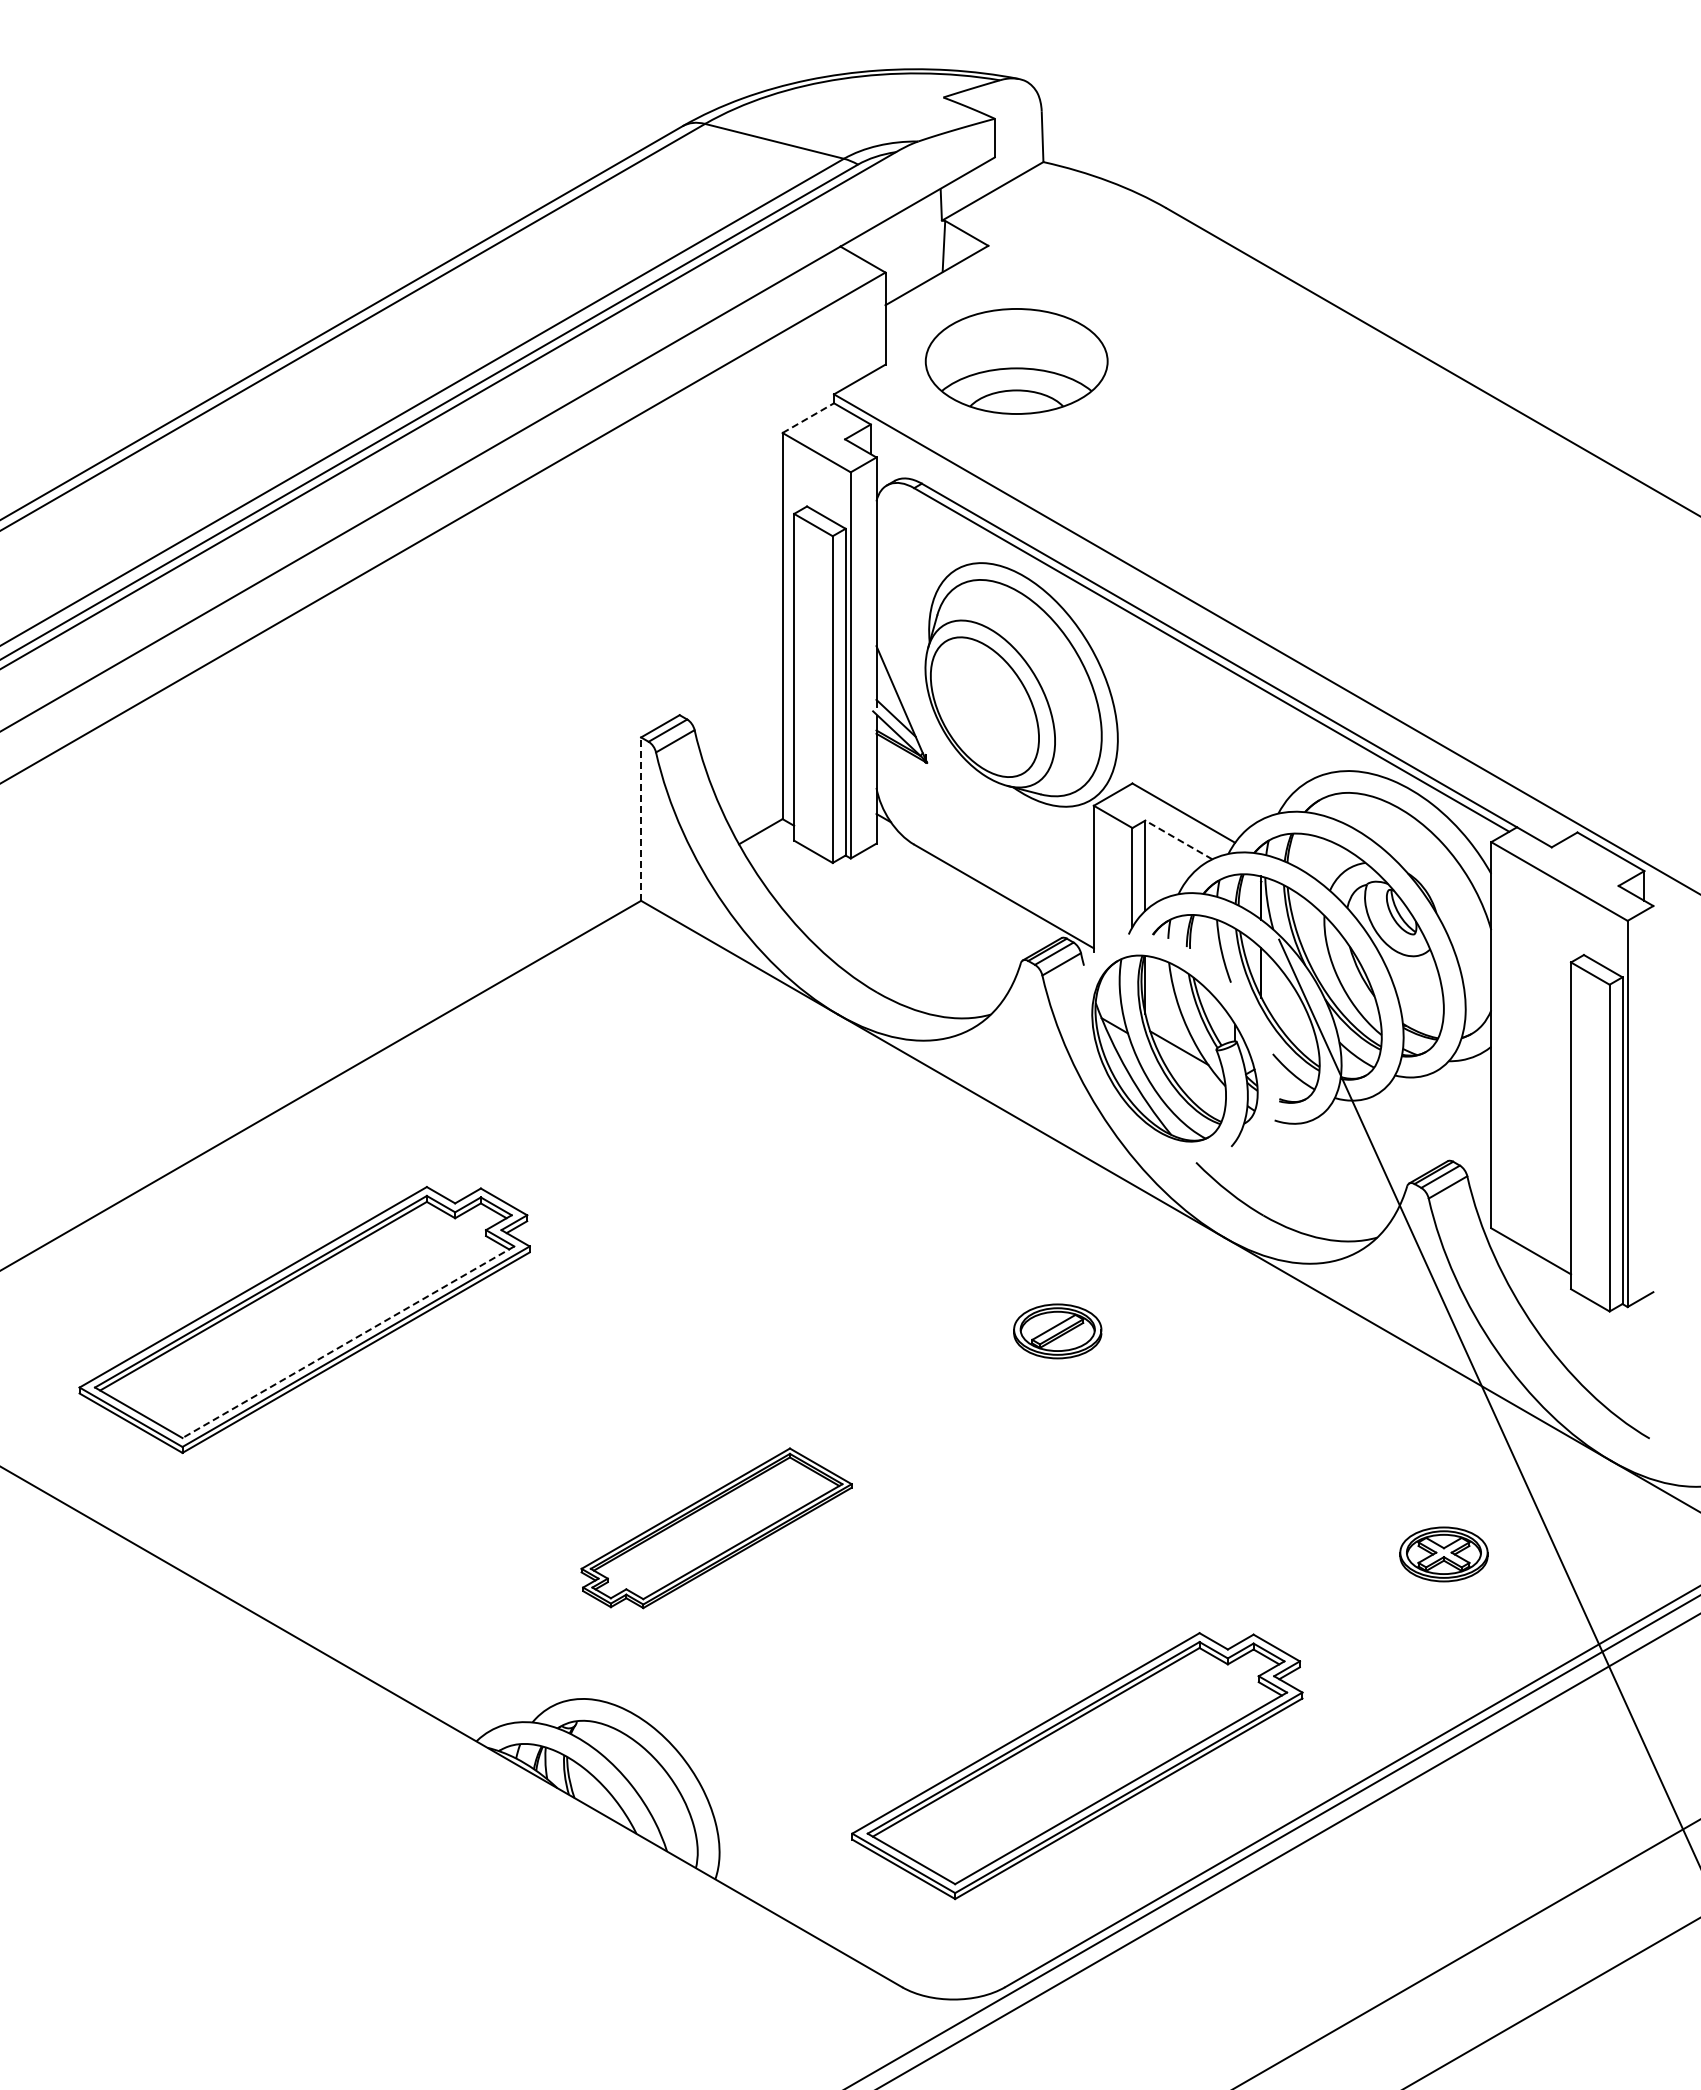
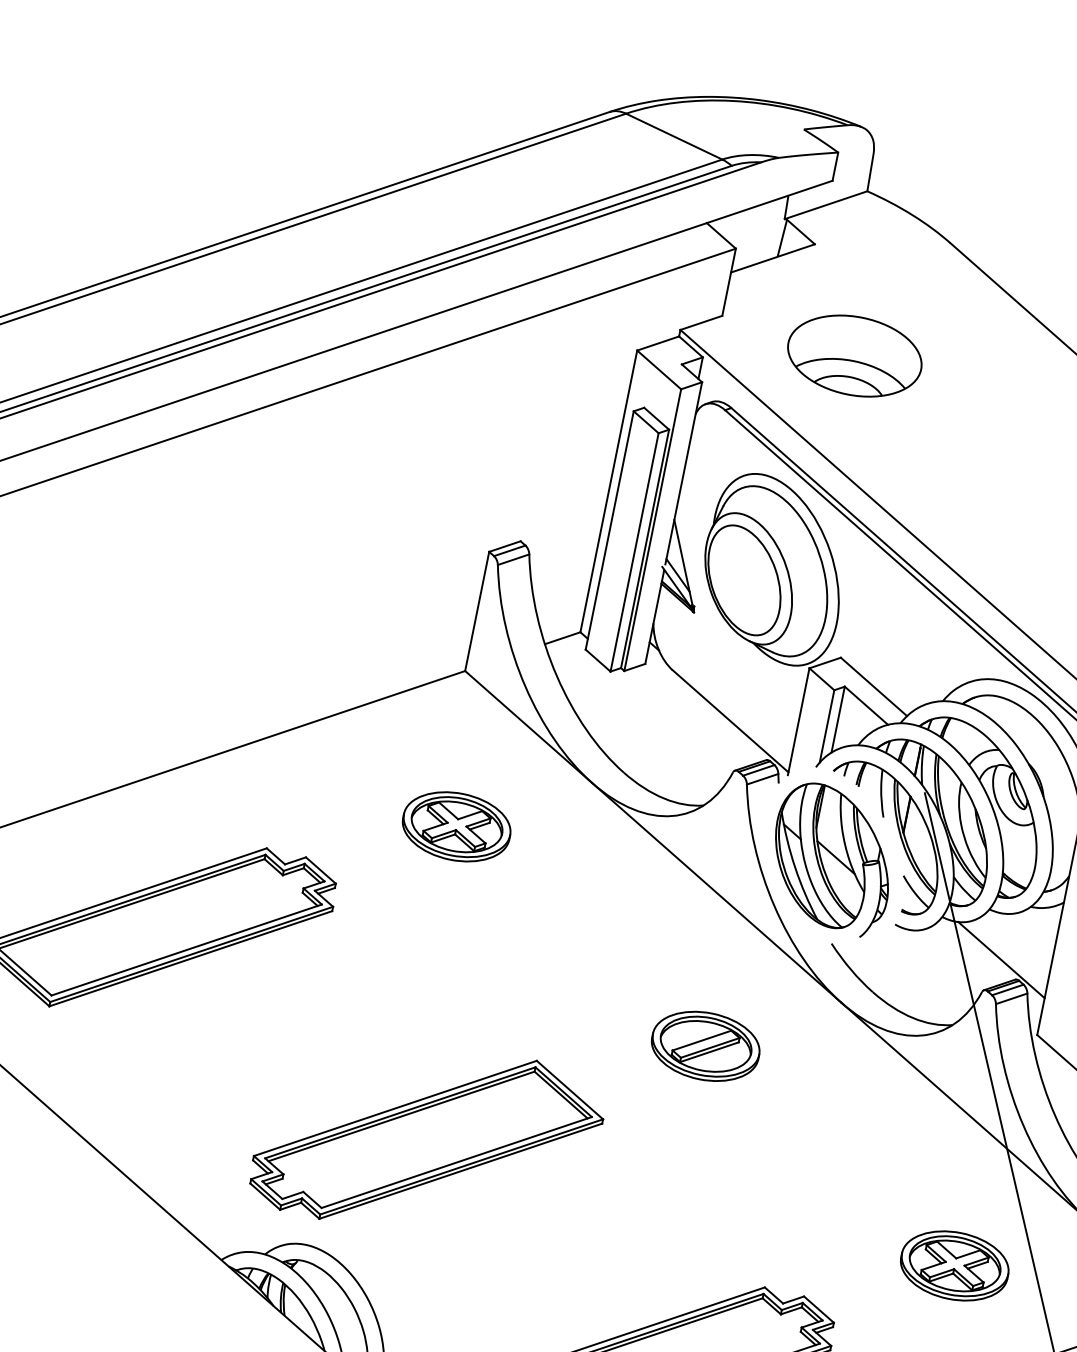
part: (1016, 361) -> (854, 356), moved
line: (808, 418) -> (658, 343), dashed -> solid
line: (641, 819) -> (477, 611), dashed -> solid
line: (1178, 839) -> (866, 705), dashed -> solid
part: (670, 1108) -> (456, 826), added
line: (1424, 1138) -> (1001, 959), added
part: (1057, 1331) -> (705, 1046), size x1.67
line: (348, 1342) -> (186, 950), dashed -> solid
part: (716, 1528) -> (427, 1140), size x1.67
part: (1443, 1554) -> (954, 1265), size x1.67

